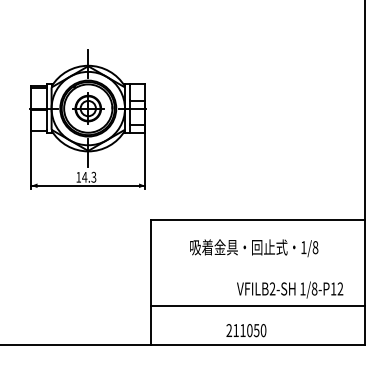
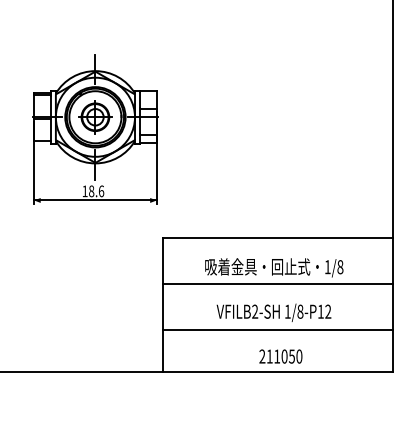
text: (89, 177) -> (96, 191), 14.3 -> 18.6
line: (258, 262) -> (278, 283), added
text: (289, 289) -> (273, 312), moved
text: (246, 330) -> (280, 356), moved

